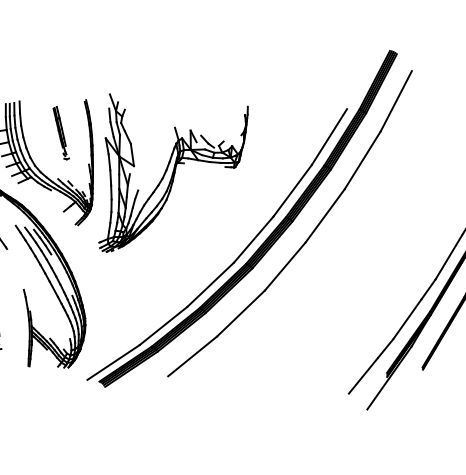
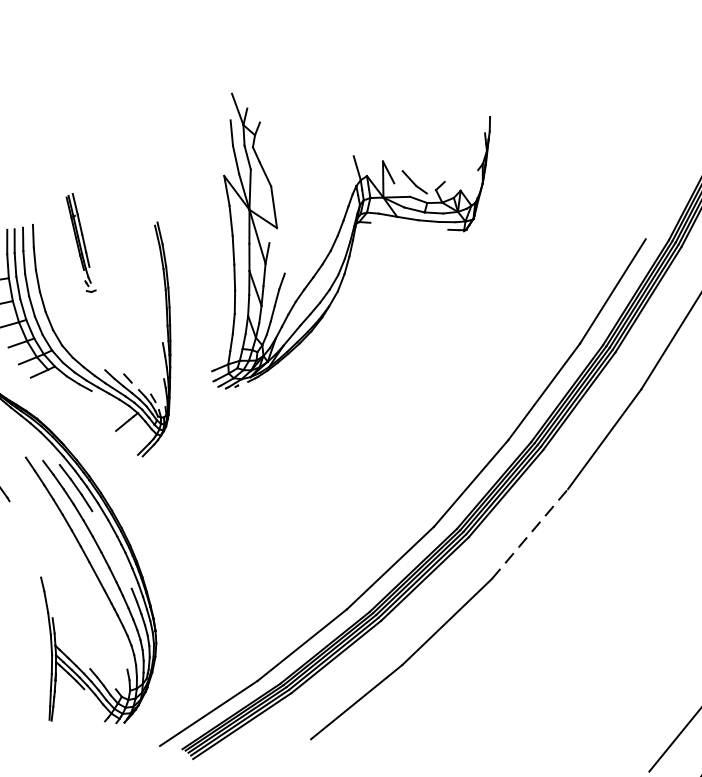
part: (60, 133) -> (79, 243), moved
part: (173, 172) -> (350, 239), moved
line: (285, 266) -> (530, 533), solid -> dashed

